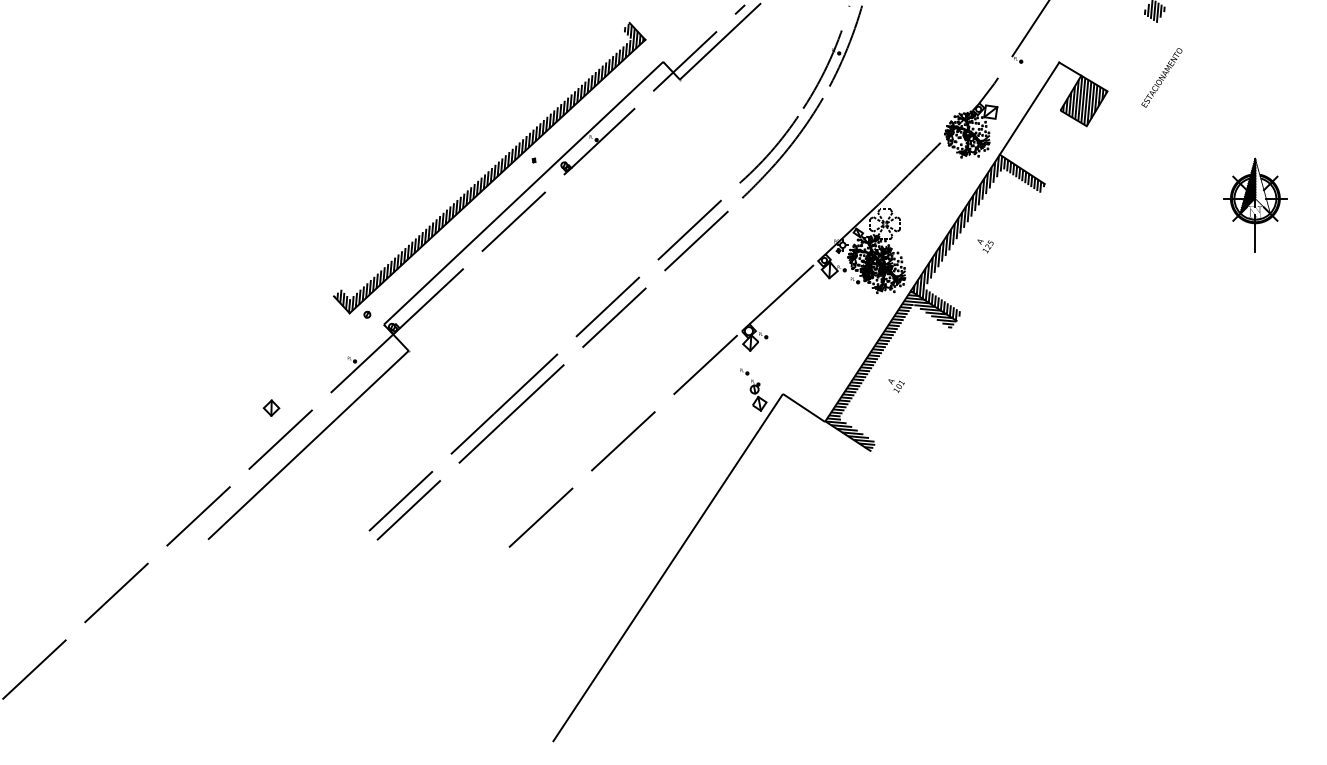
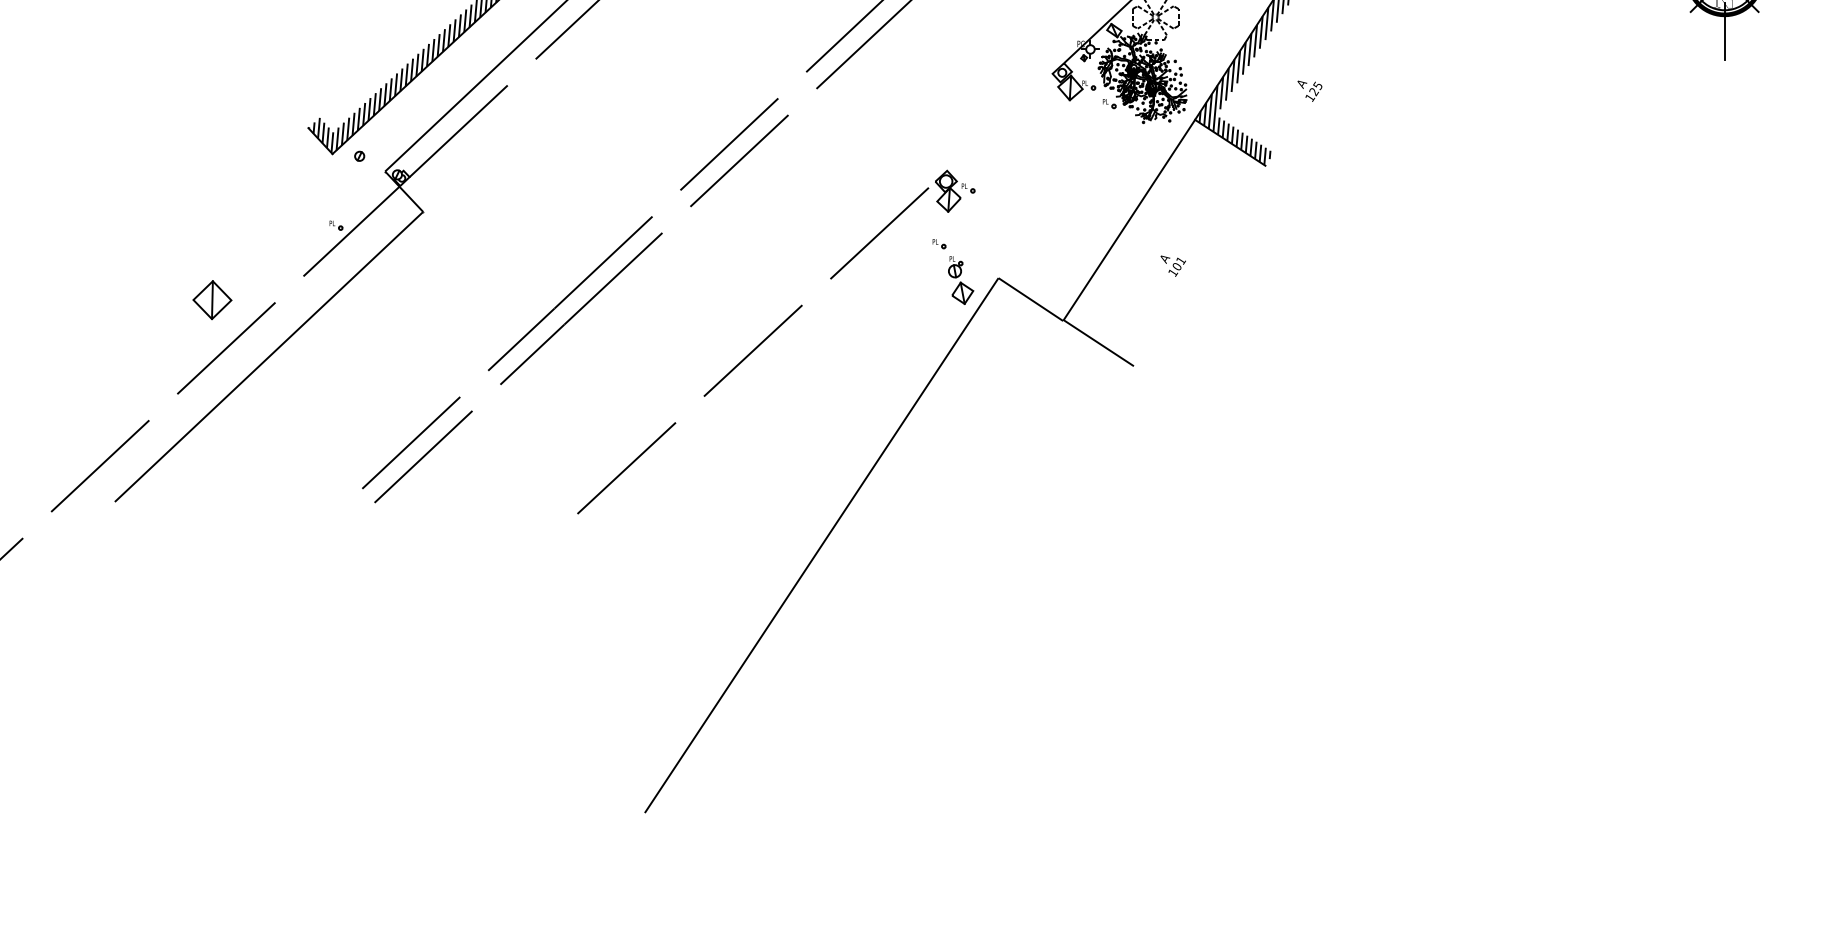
text: (985, 246) -> (1309, 91), moved
line: (783, 292) -> (999, 122), removed
hatch: (890, 371) -> (1163, 243), removed
part: (271, 407) -> (212, 298), size x1.6

